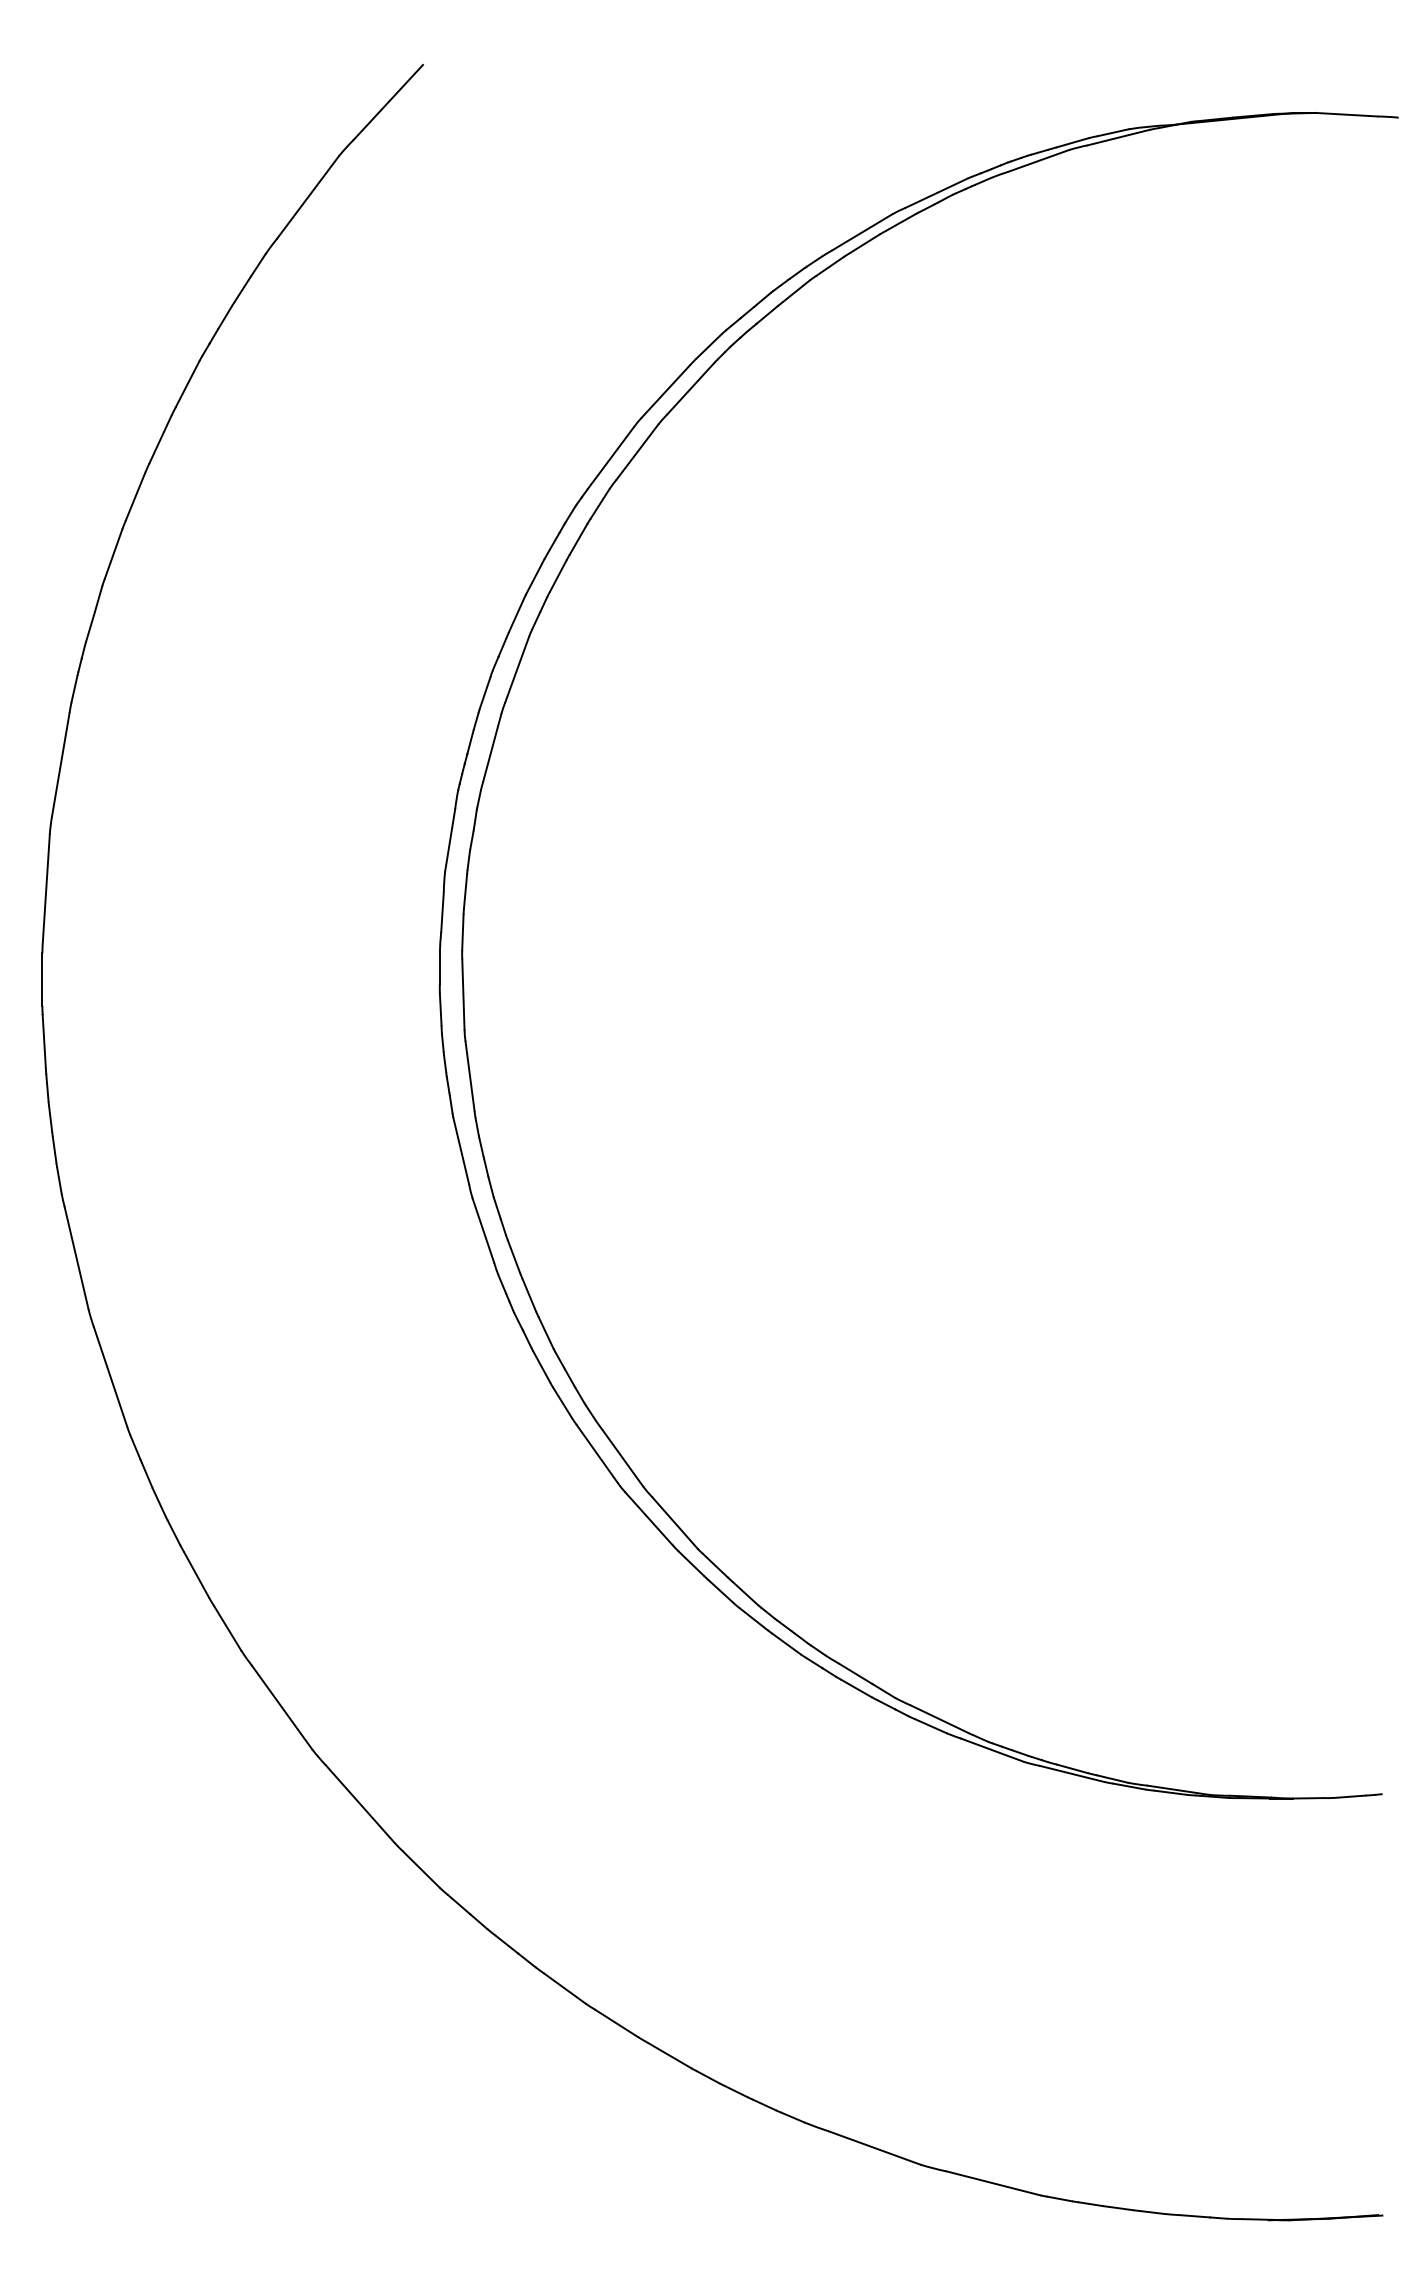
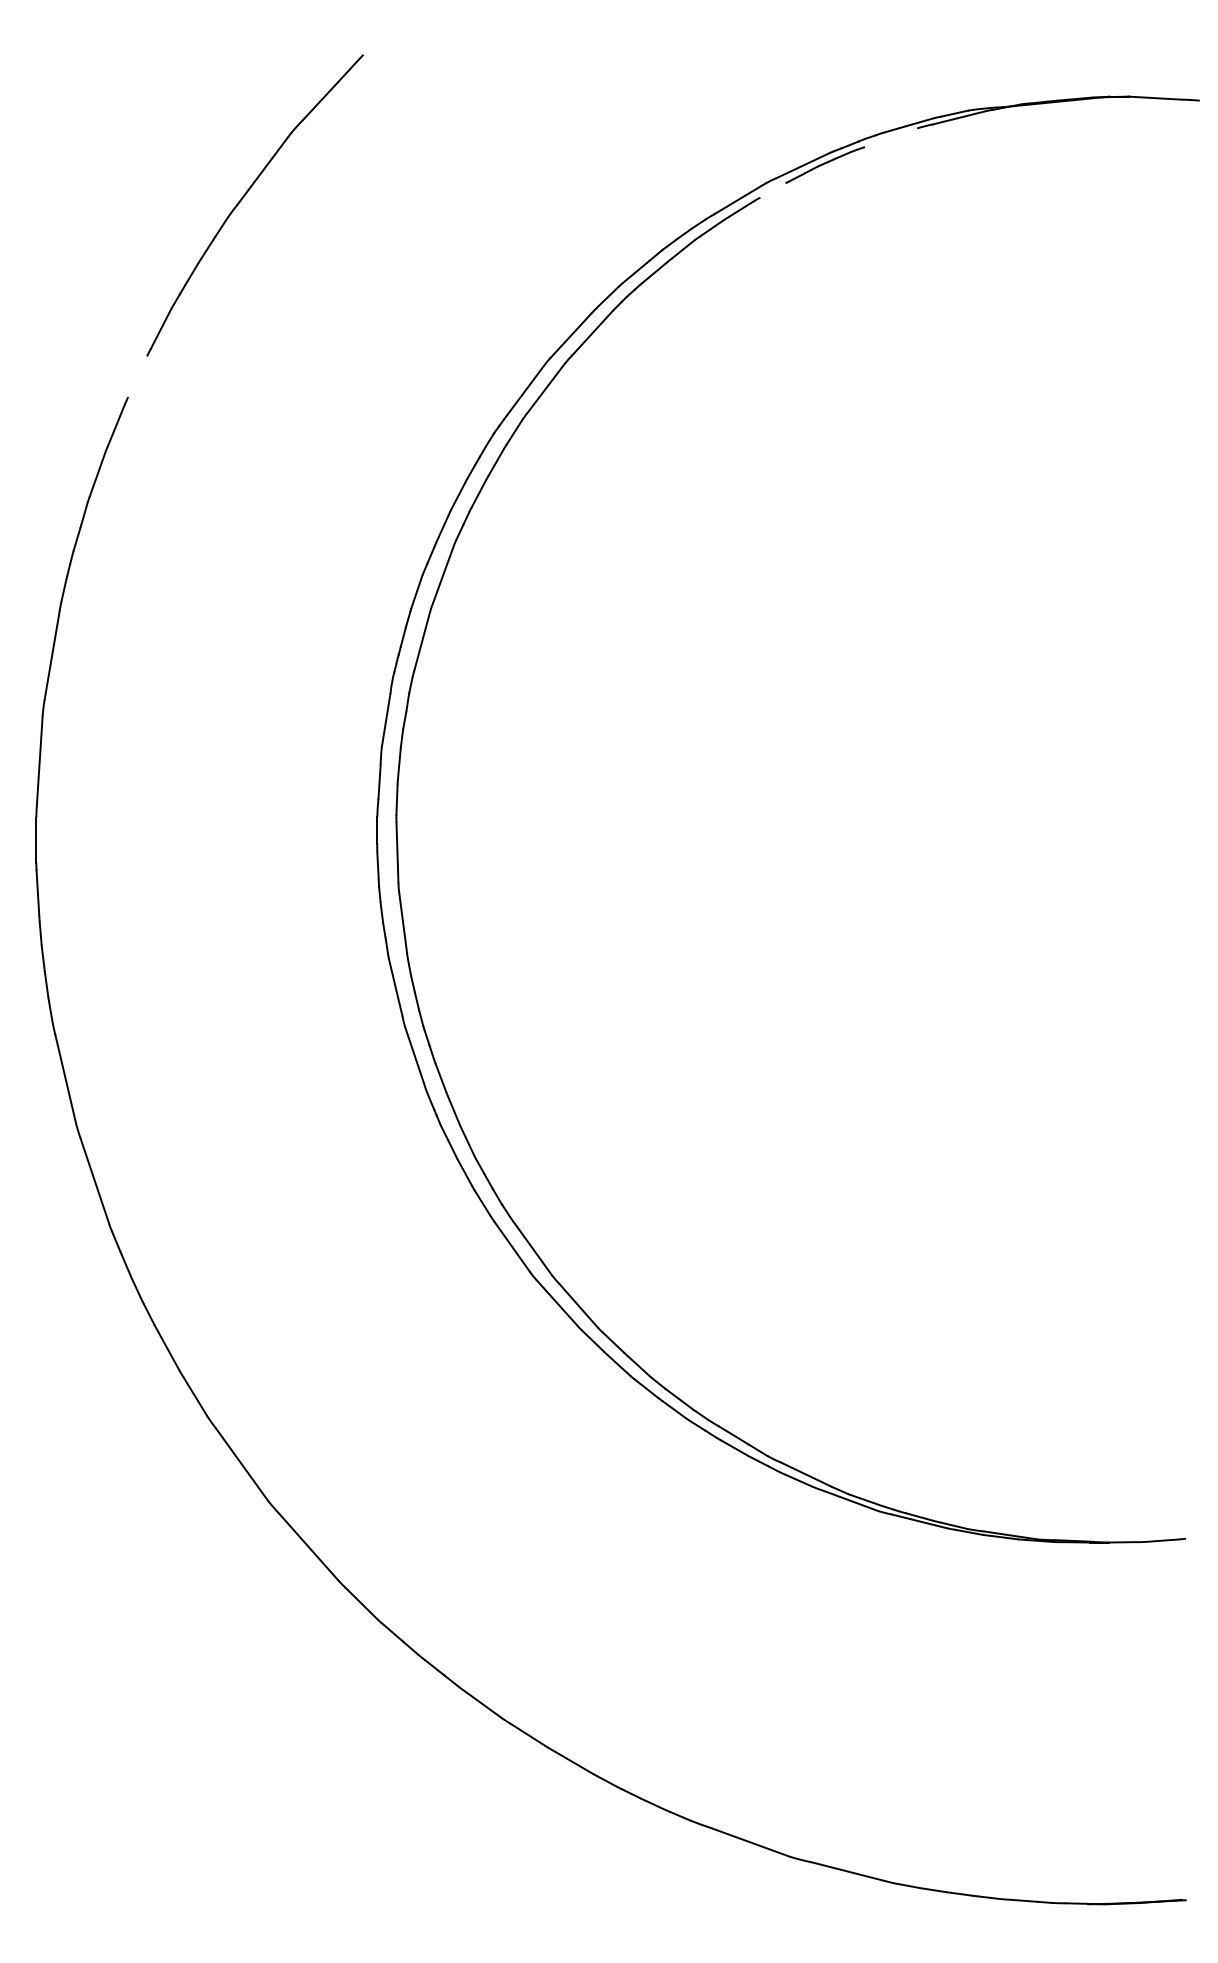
line: (1038, 160) -> (890, 137), removed
line: (900, 222) -> (772, 190), removed
line: (160, 439) -> (137, 376), removed

